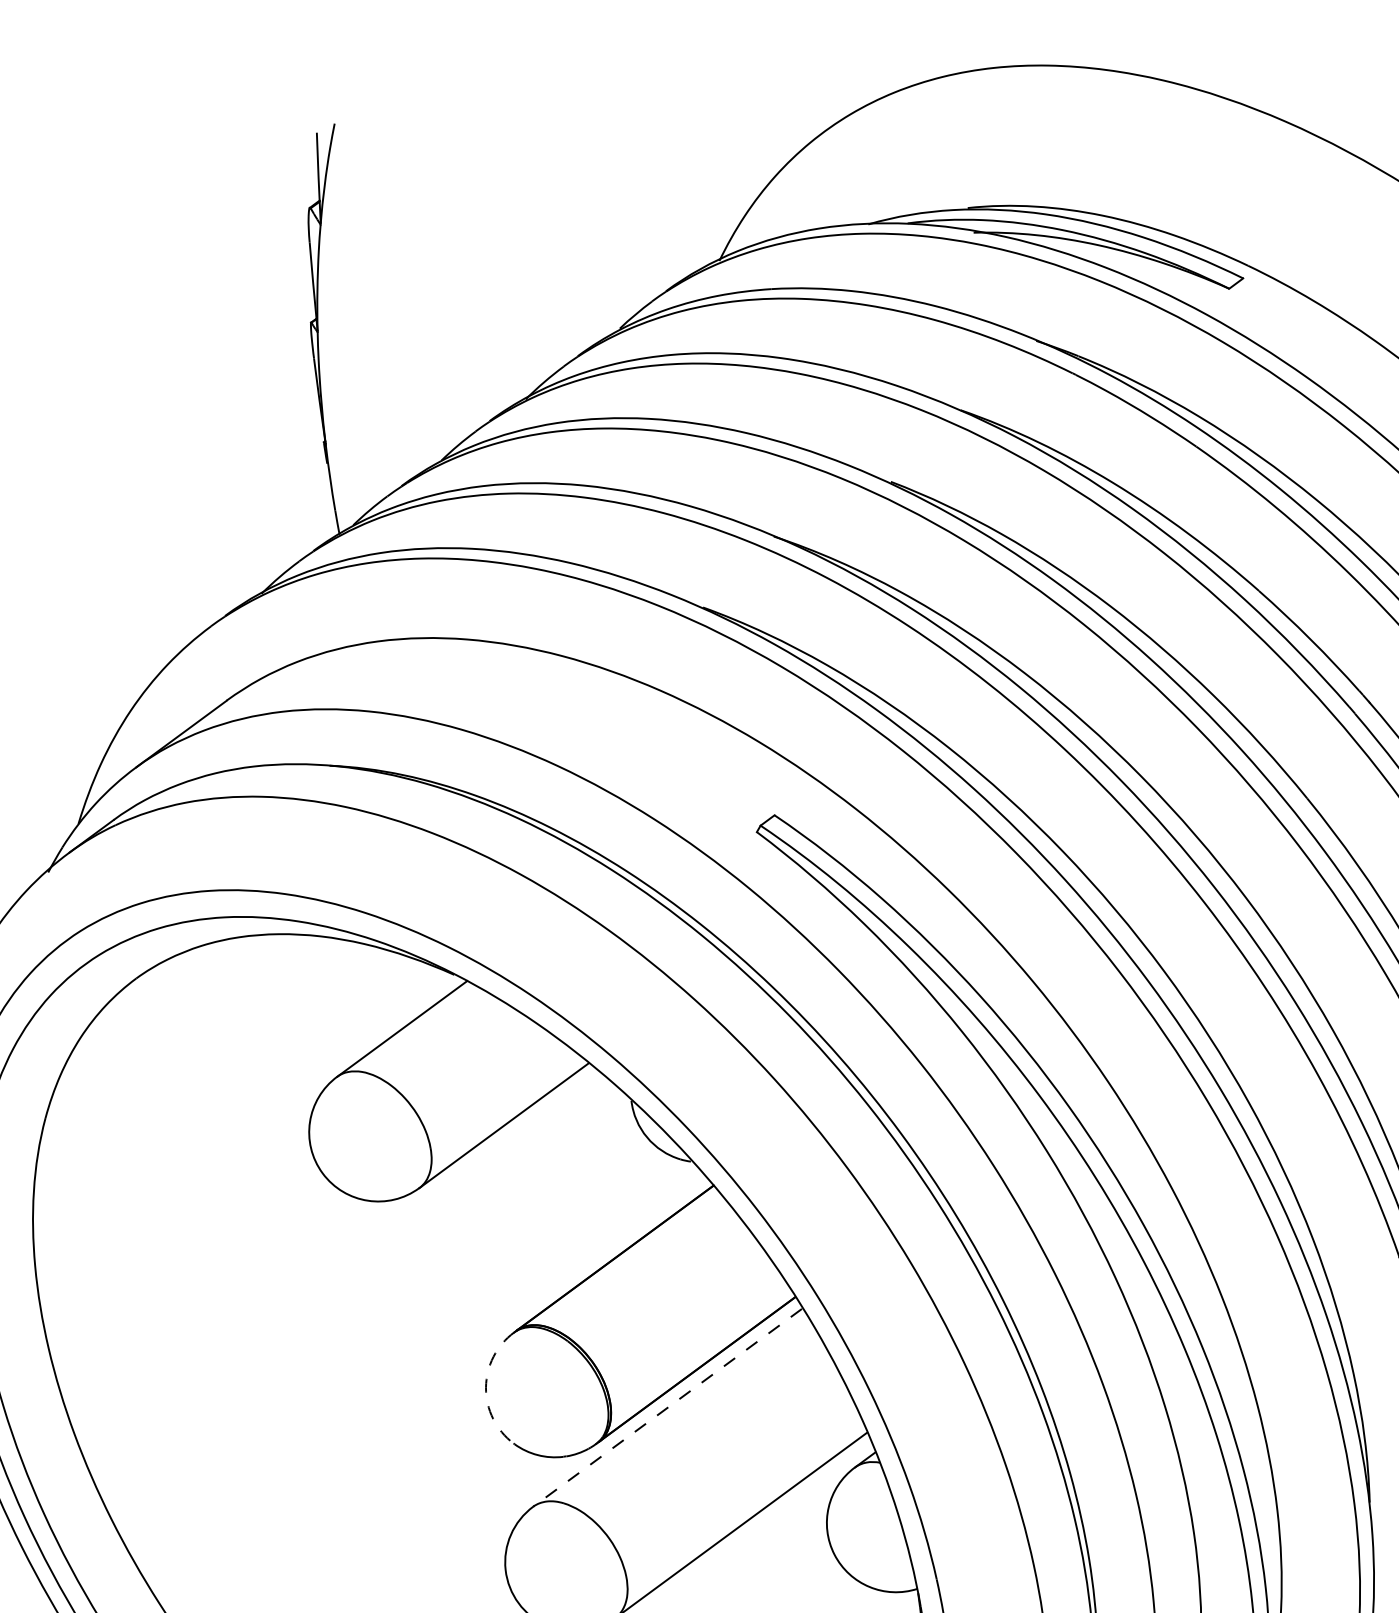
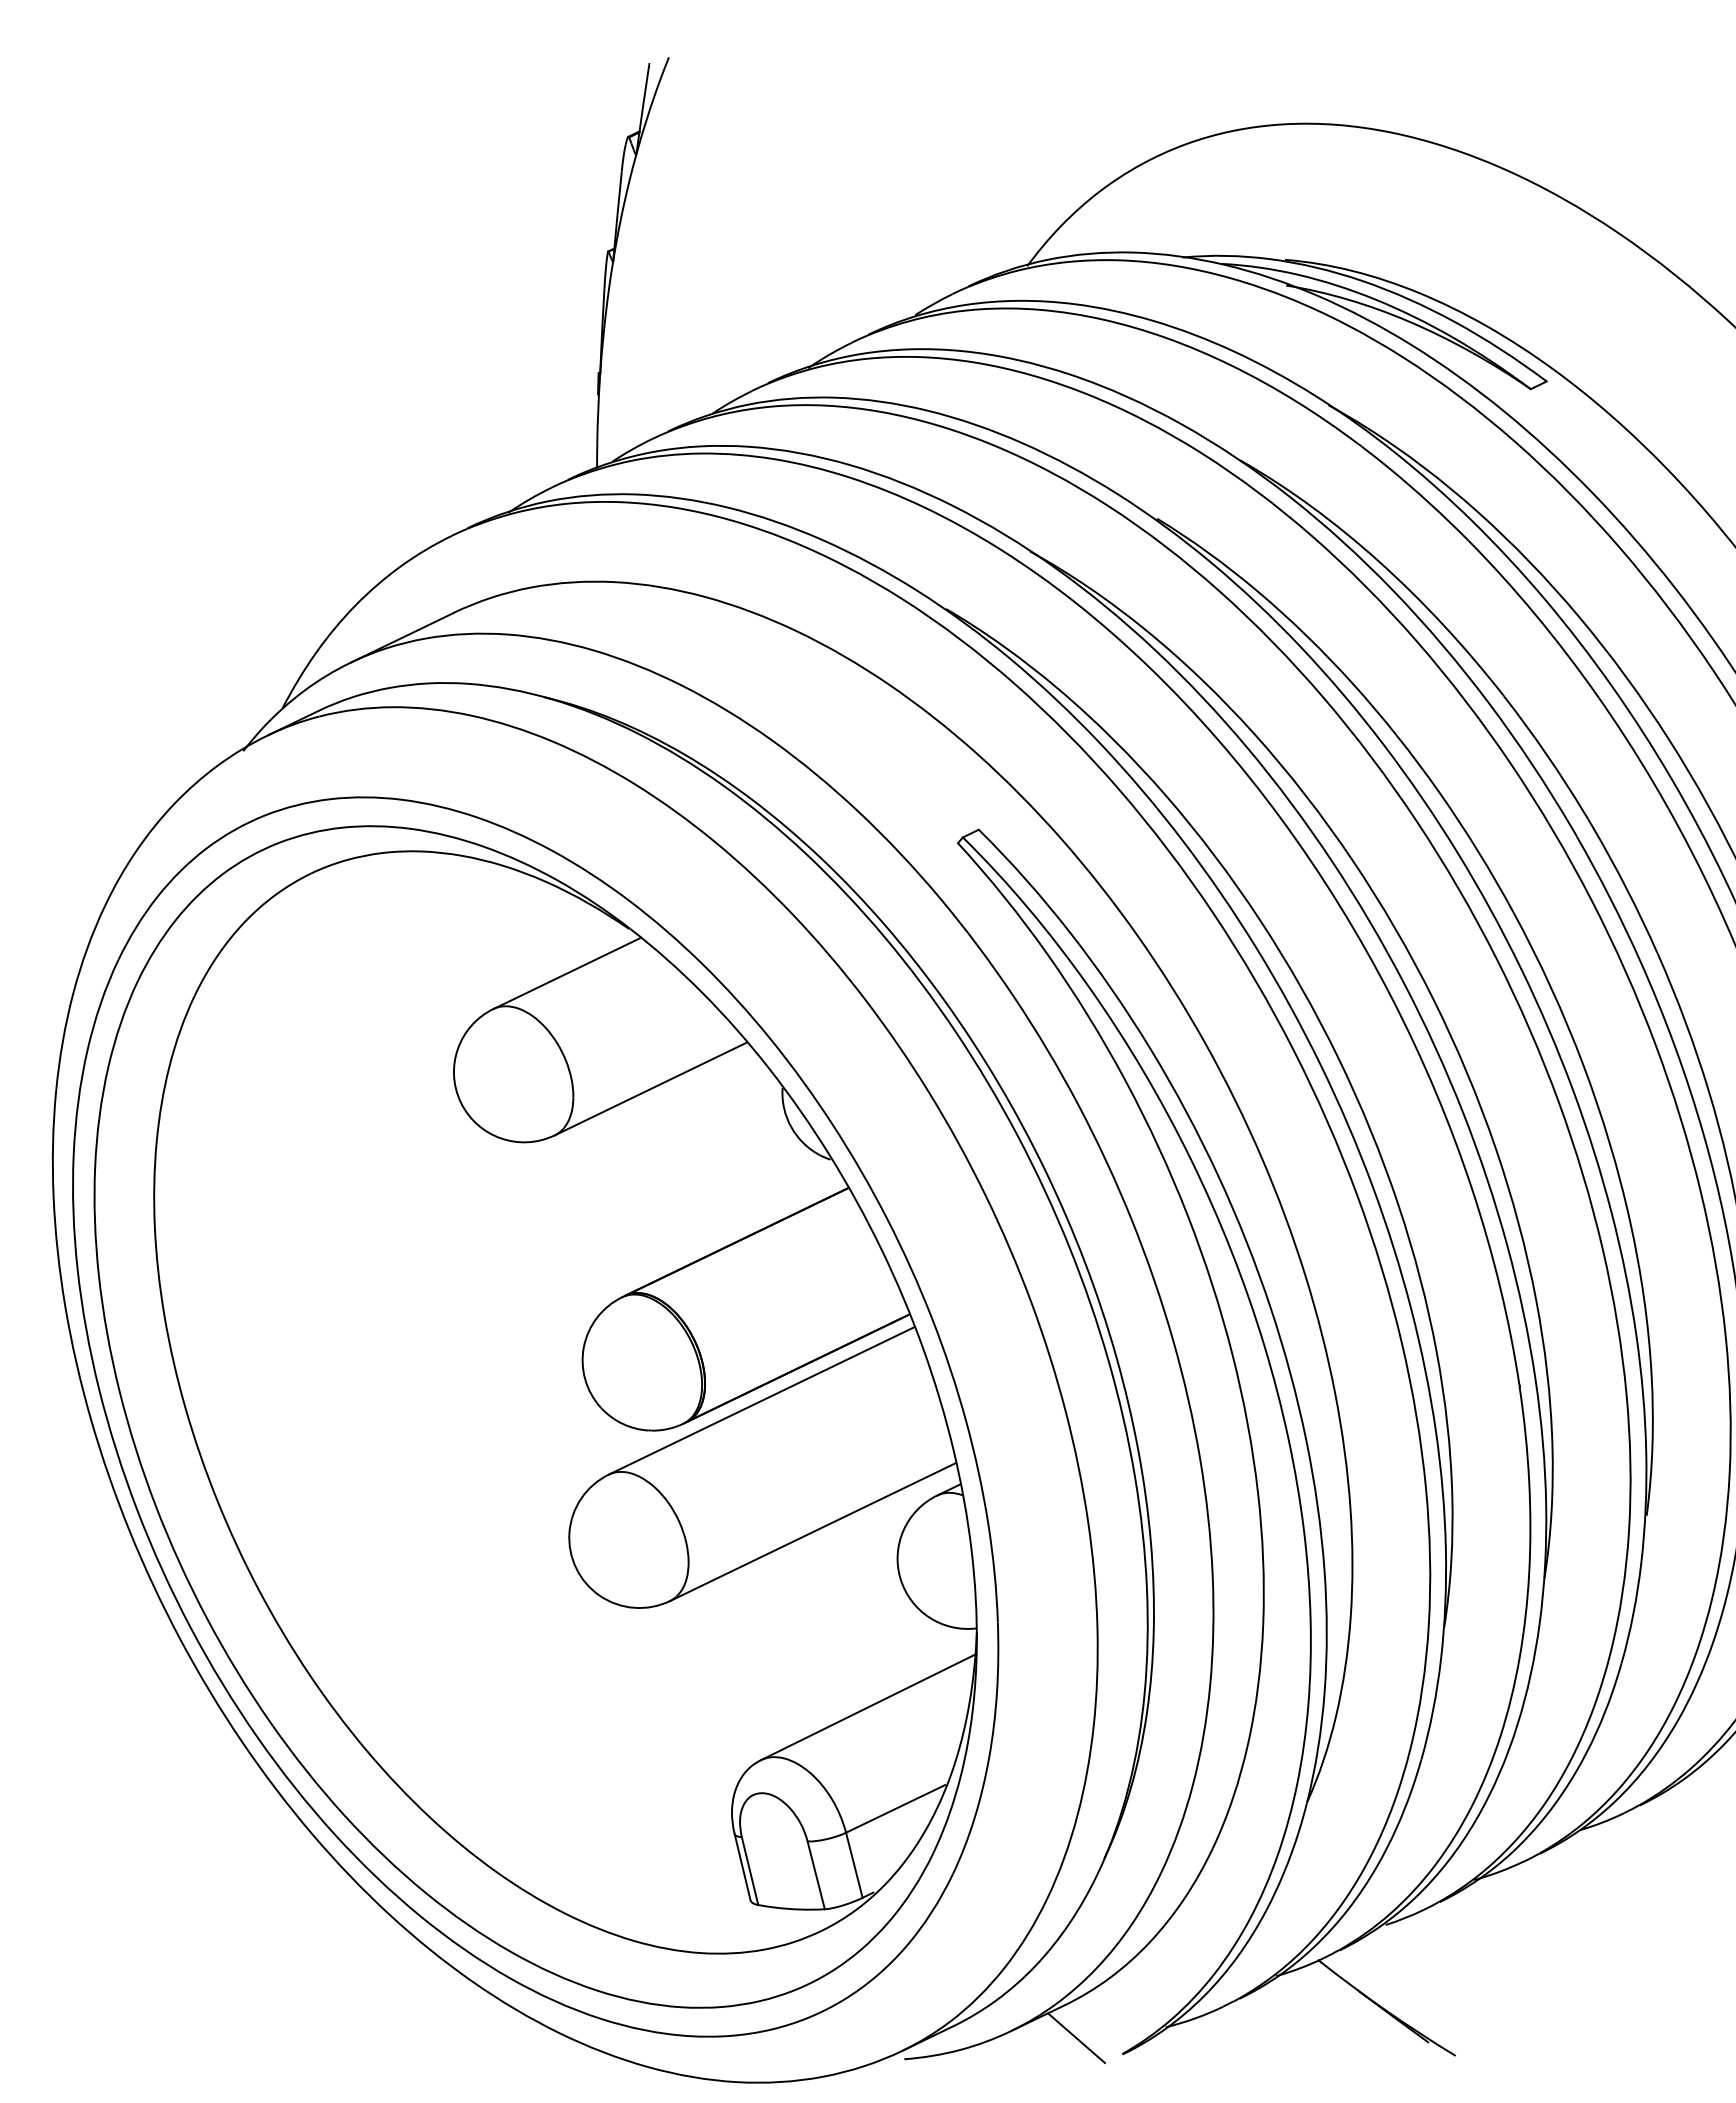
arc: (485, 1388) -> (583, 1347), dashed -> solid
line: (666, 1408) -> (760, 1401), dashed -> solid

